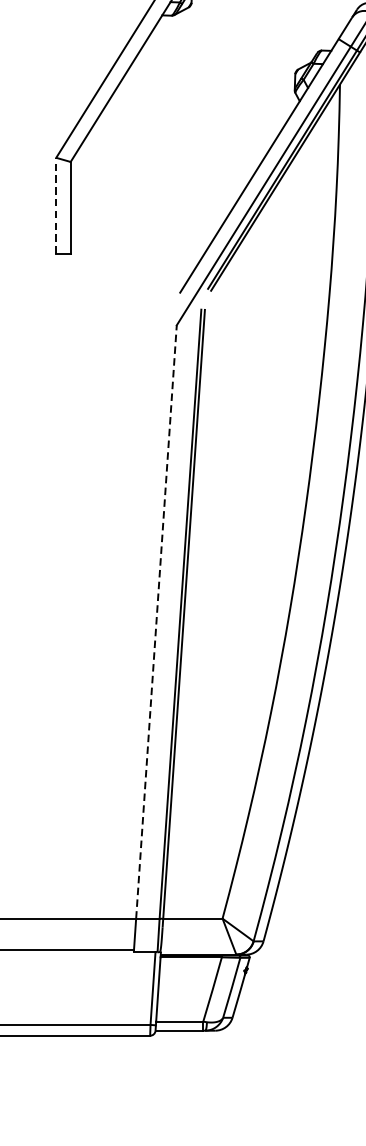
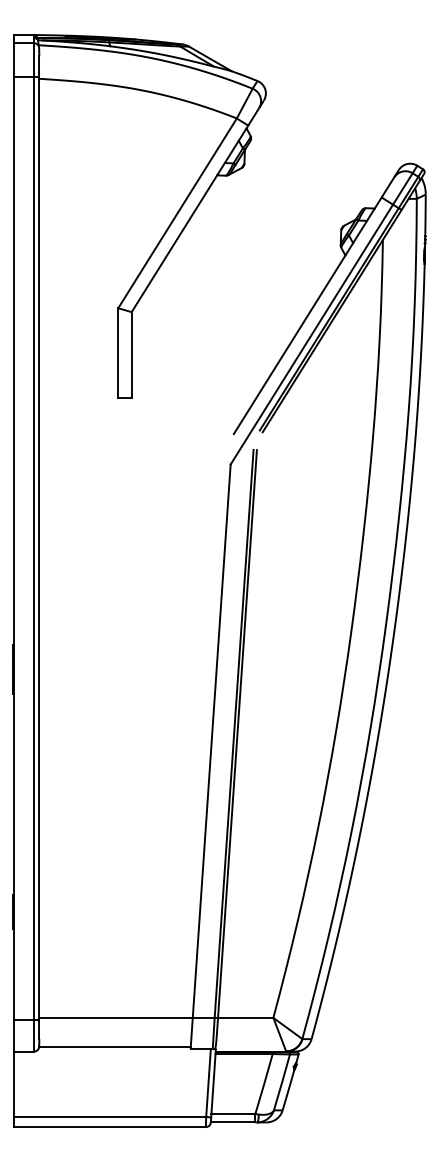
line: (56, 205) -> (118, 352), dashed -> solid
line: (156, 621) -> (211, 740), dashed -> solid

